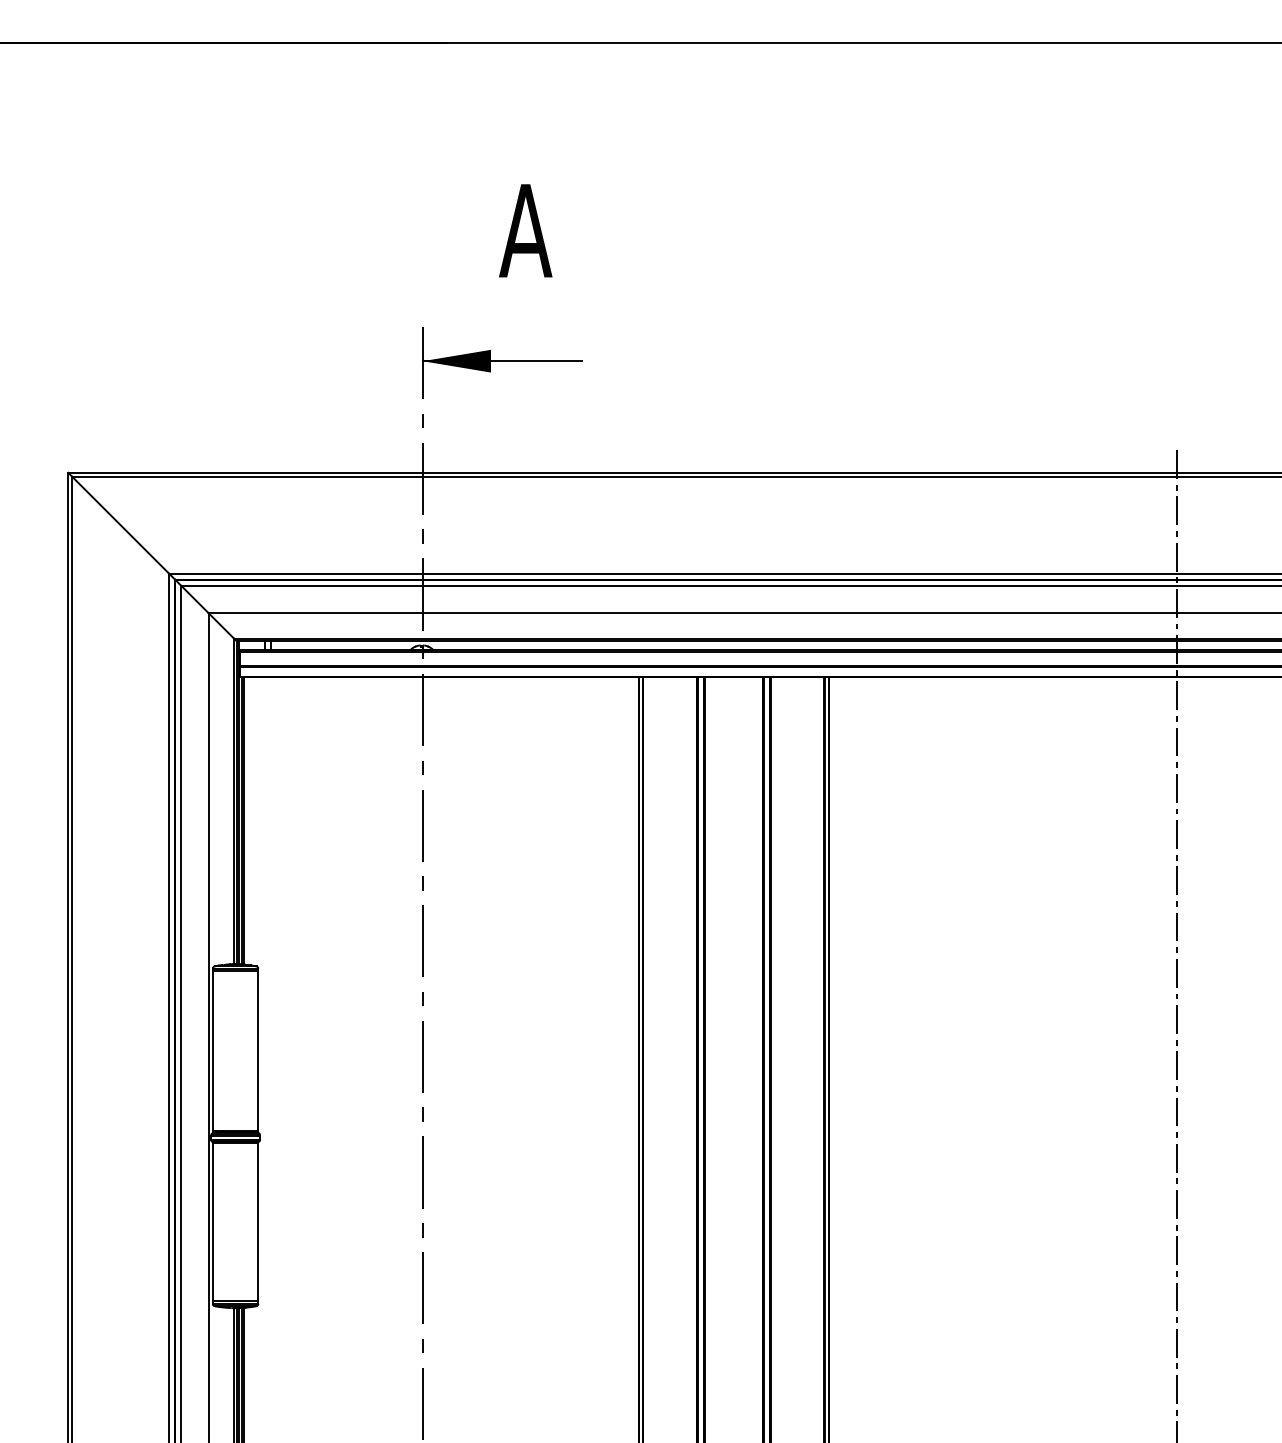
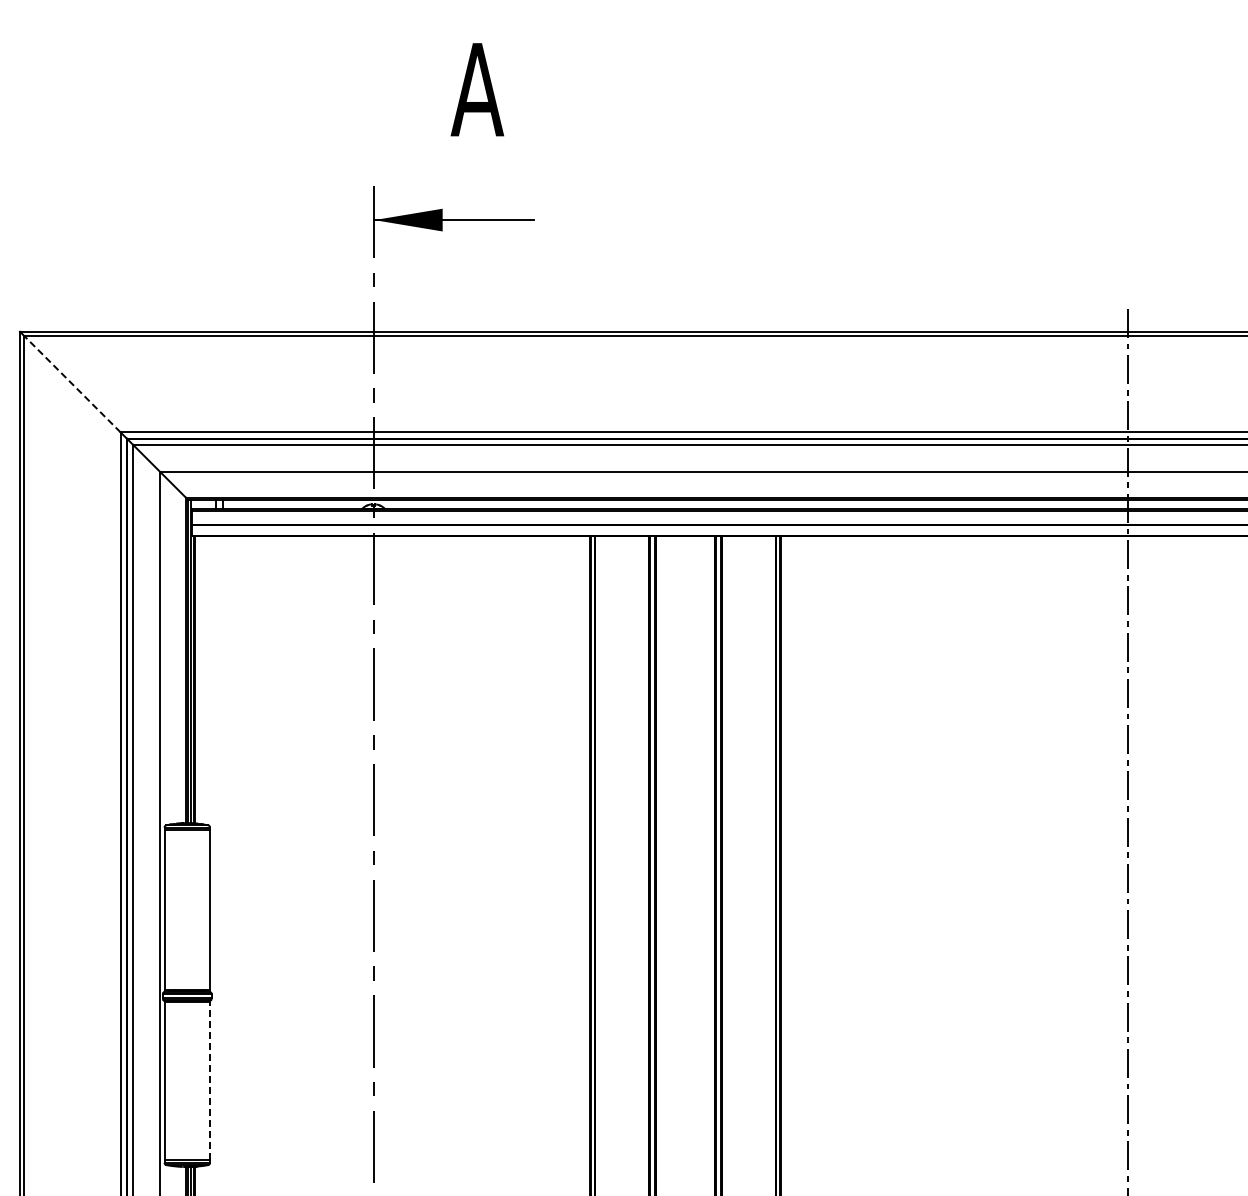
line: (120, 524) -> (72, 383), solid -> dashed
line: (258, 1221) -> (210, 1080), solid -> dashed

